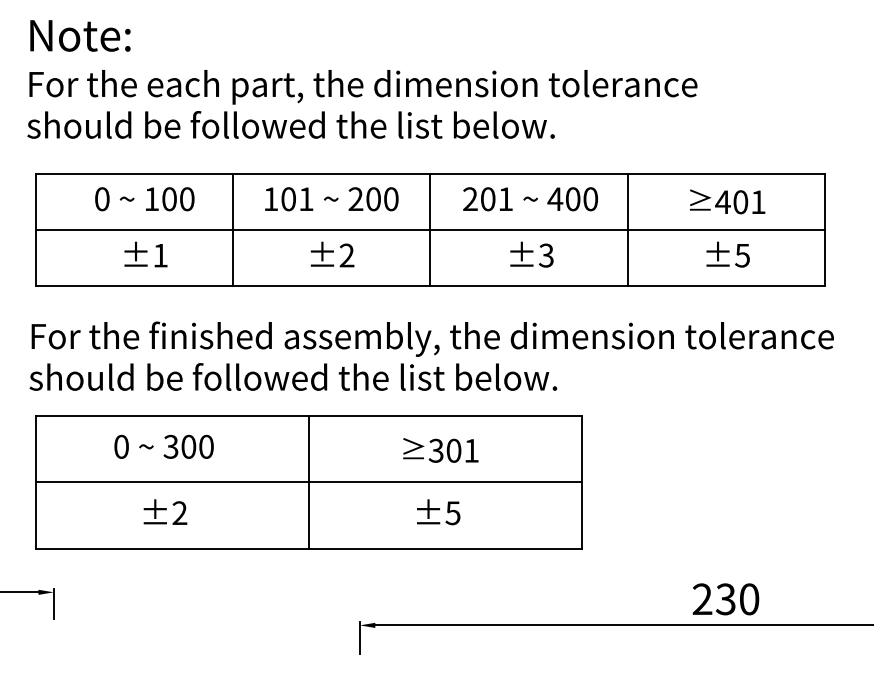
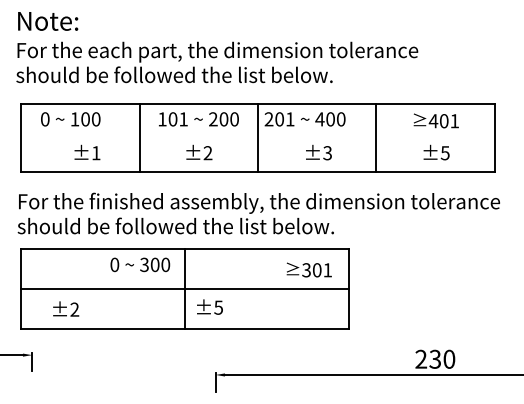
text: (144, 199) -> (70, 119), moved
text: (529, 199) -> (304, 119), moved
line: (429, 229) -> (257, 137), removed
text: (164, 446) -> (140, 264), moved
text: (439, 449) -> (308, 269), moved
text: (166, 511) -> (66, 308), moved
text: (437, 511) -> (209, 306), moved

